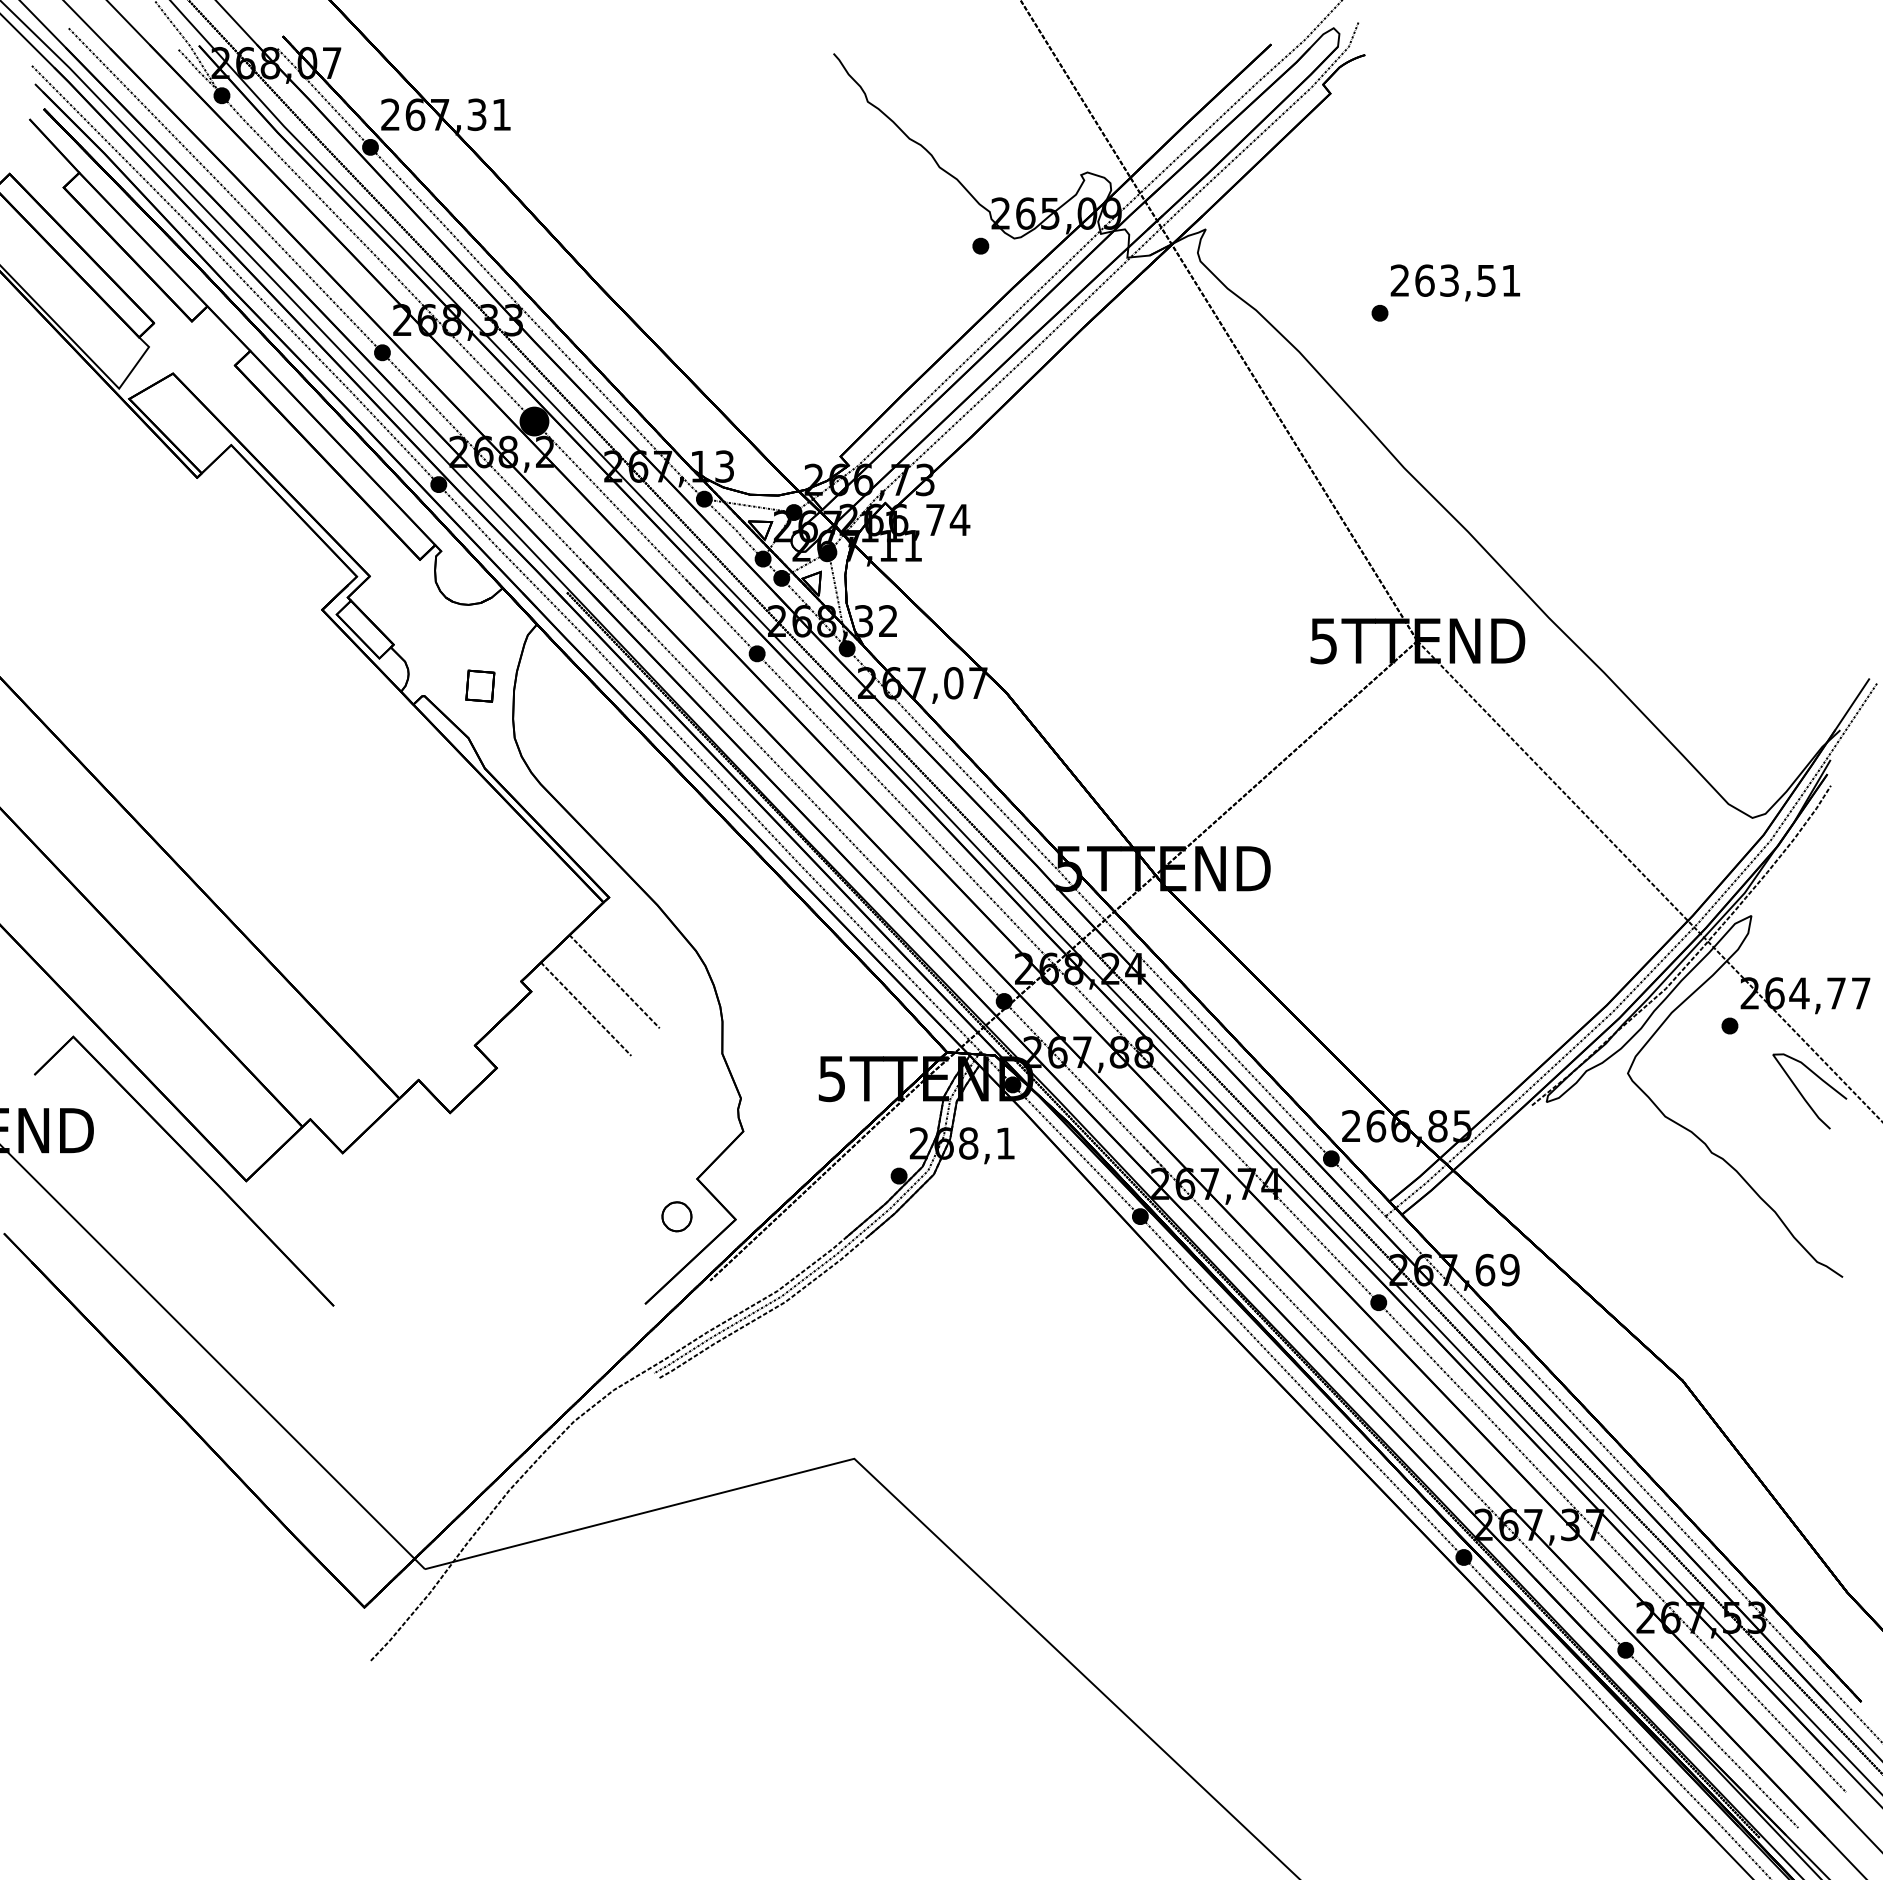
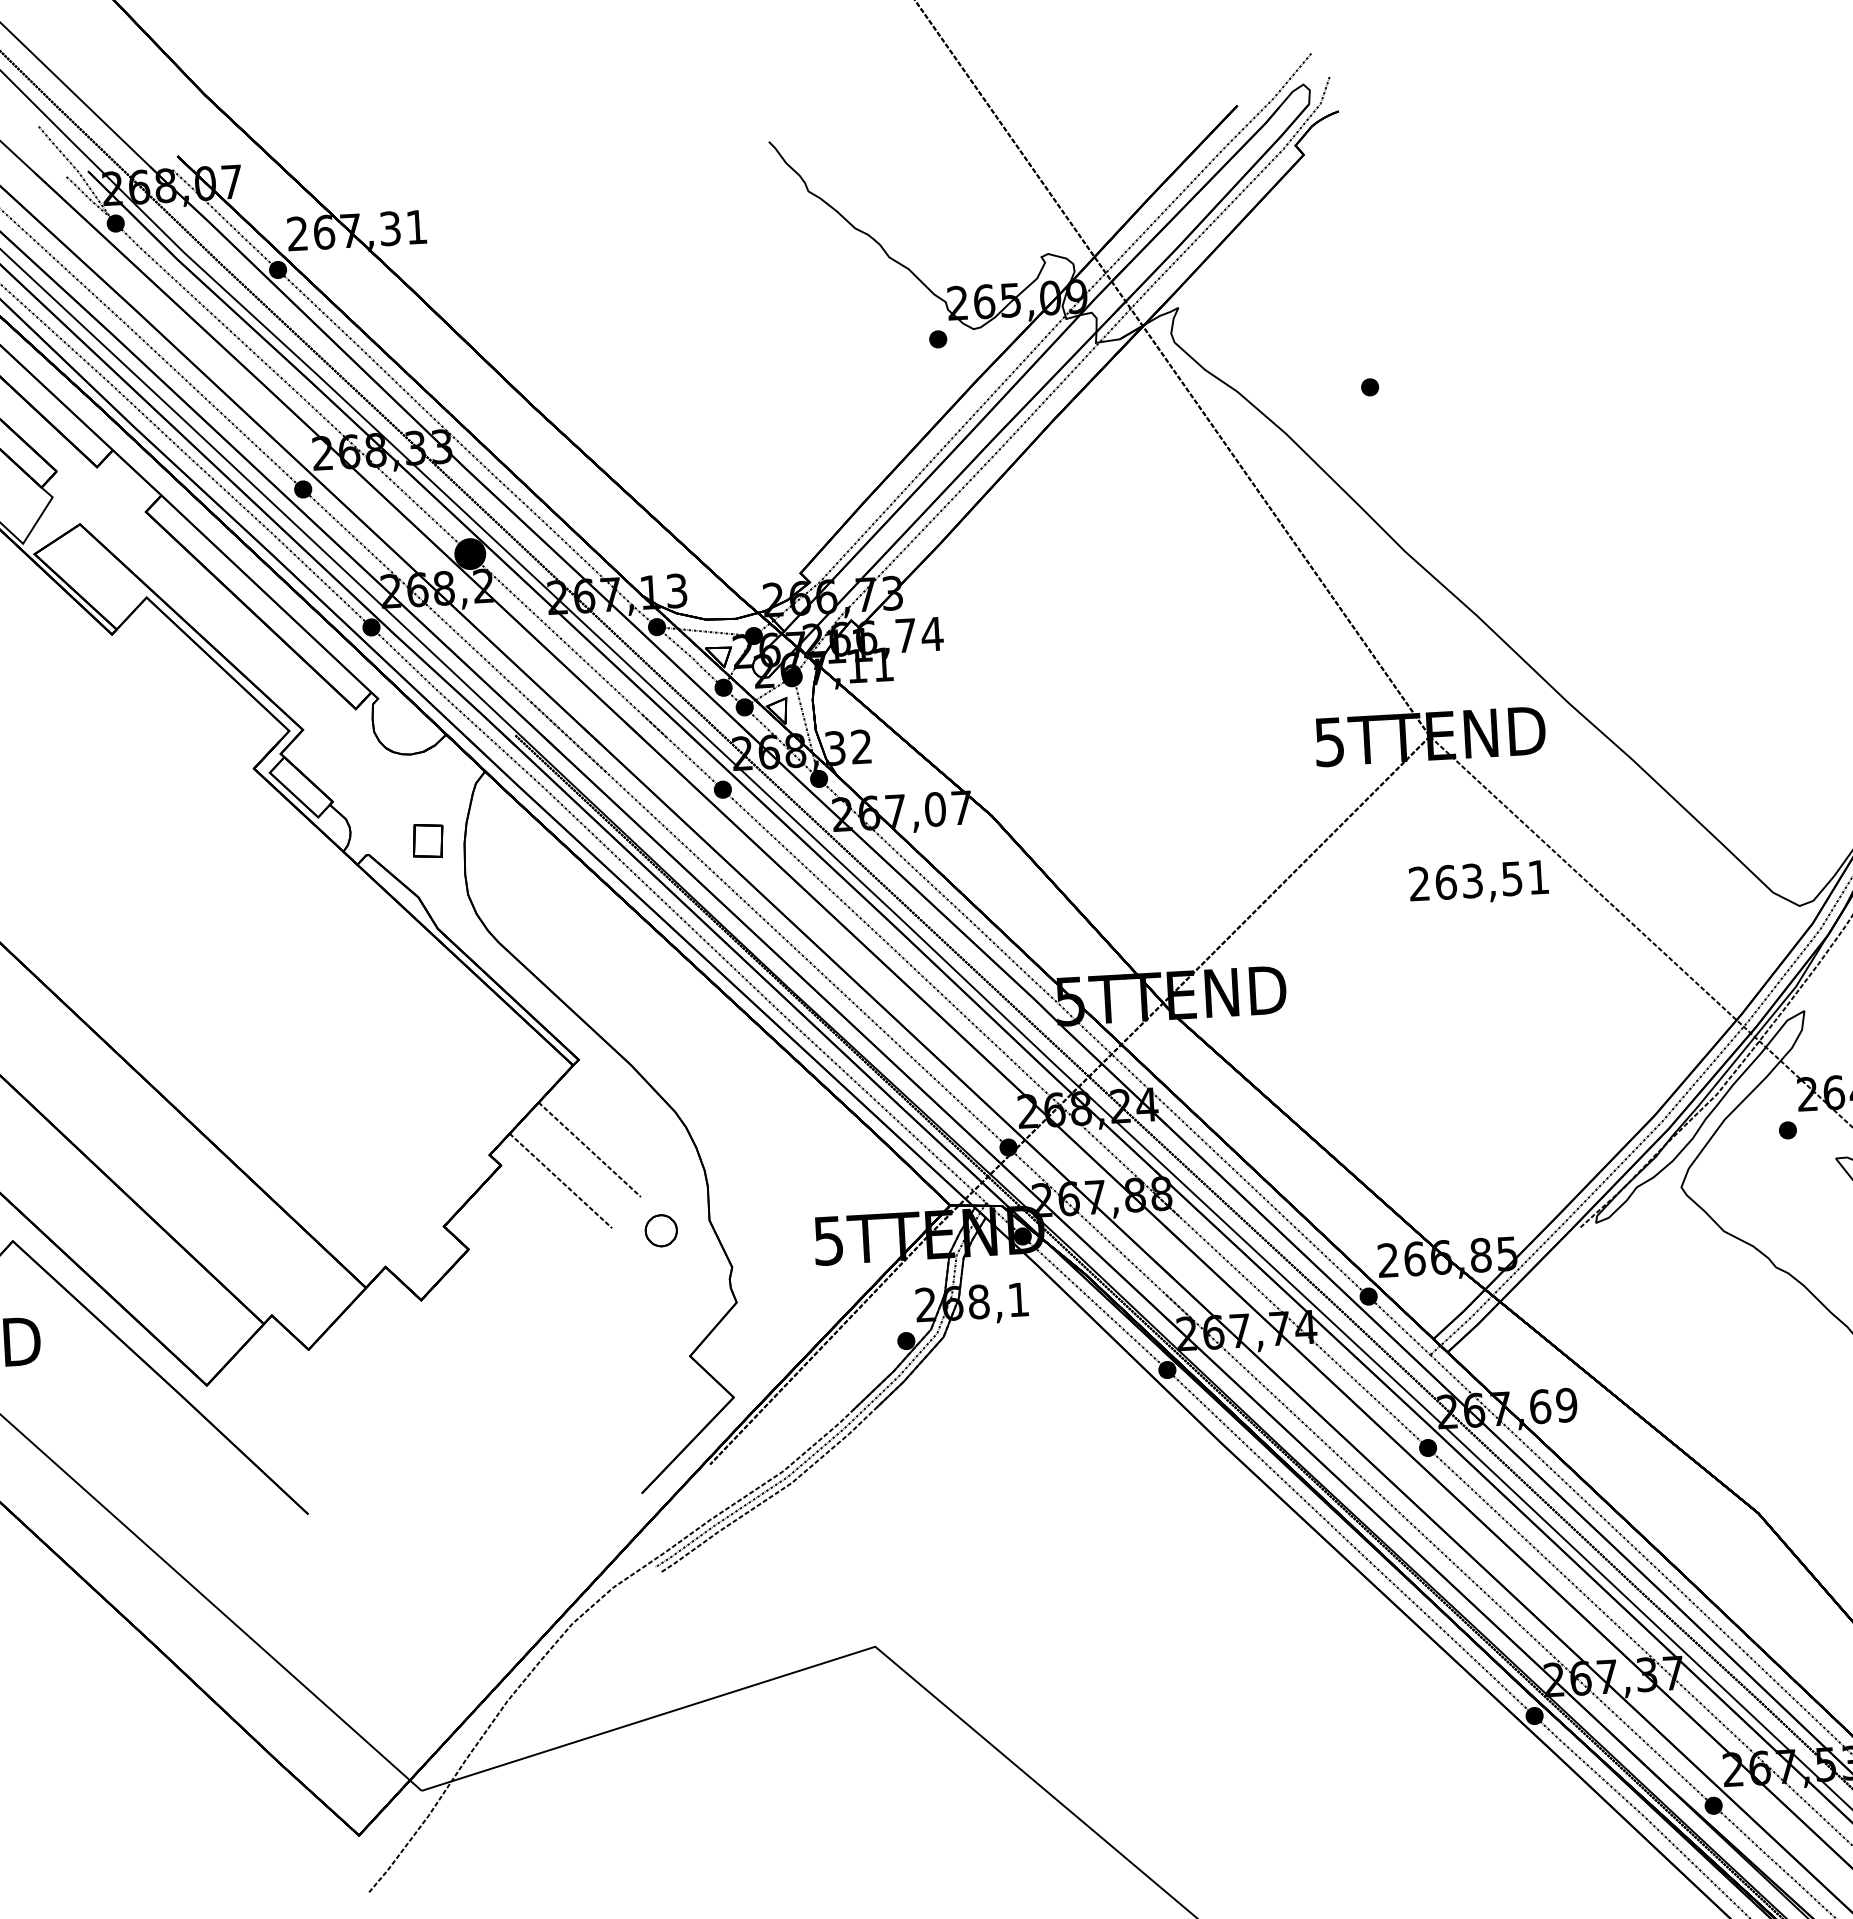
text: (1455, 282) -> (1478, 882), moved
part: (676, 1216) -> (660, 1230), moved

